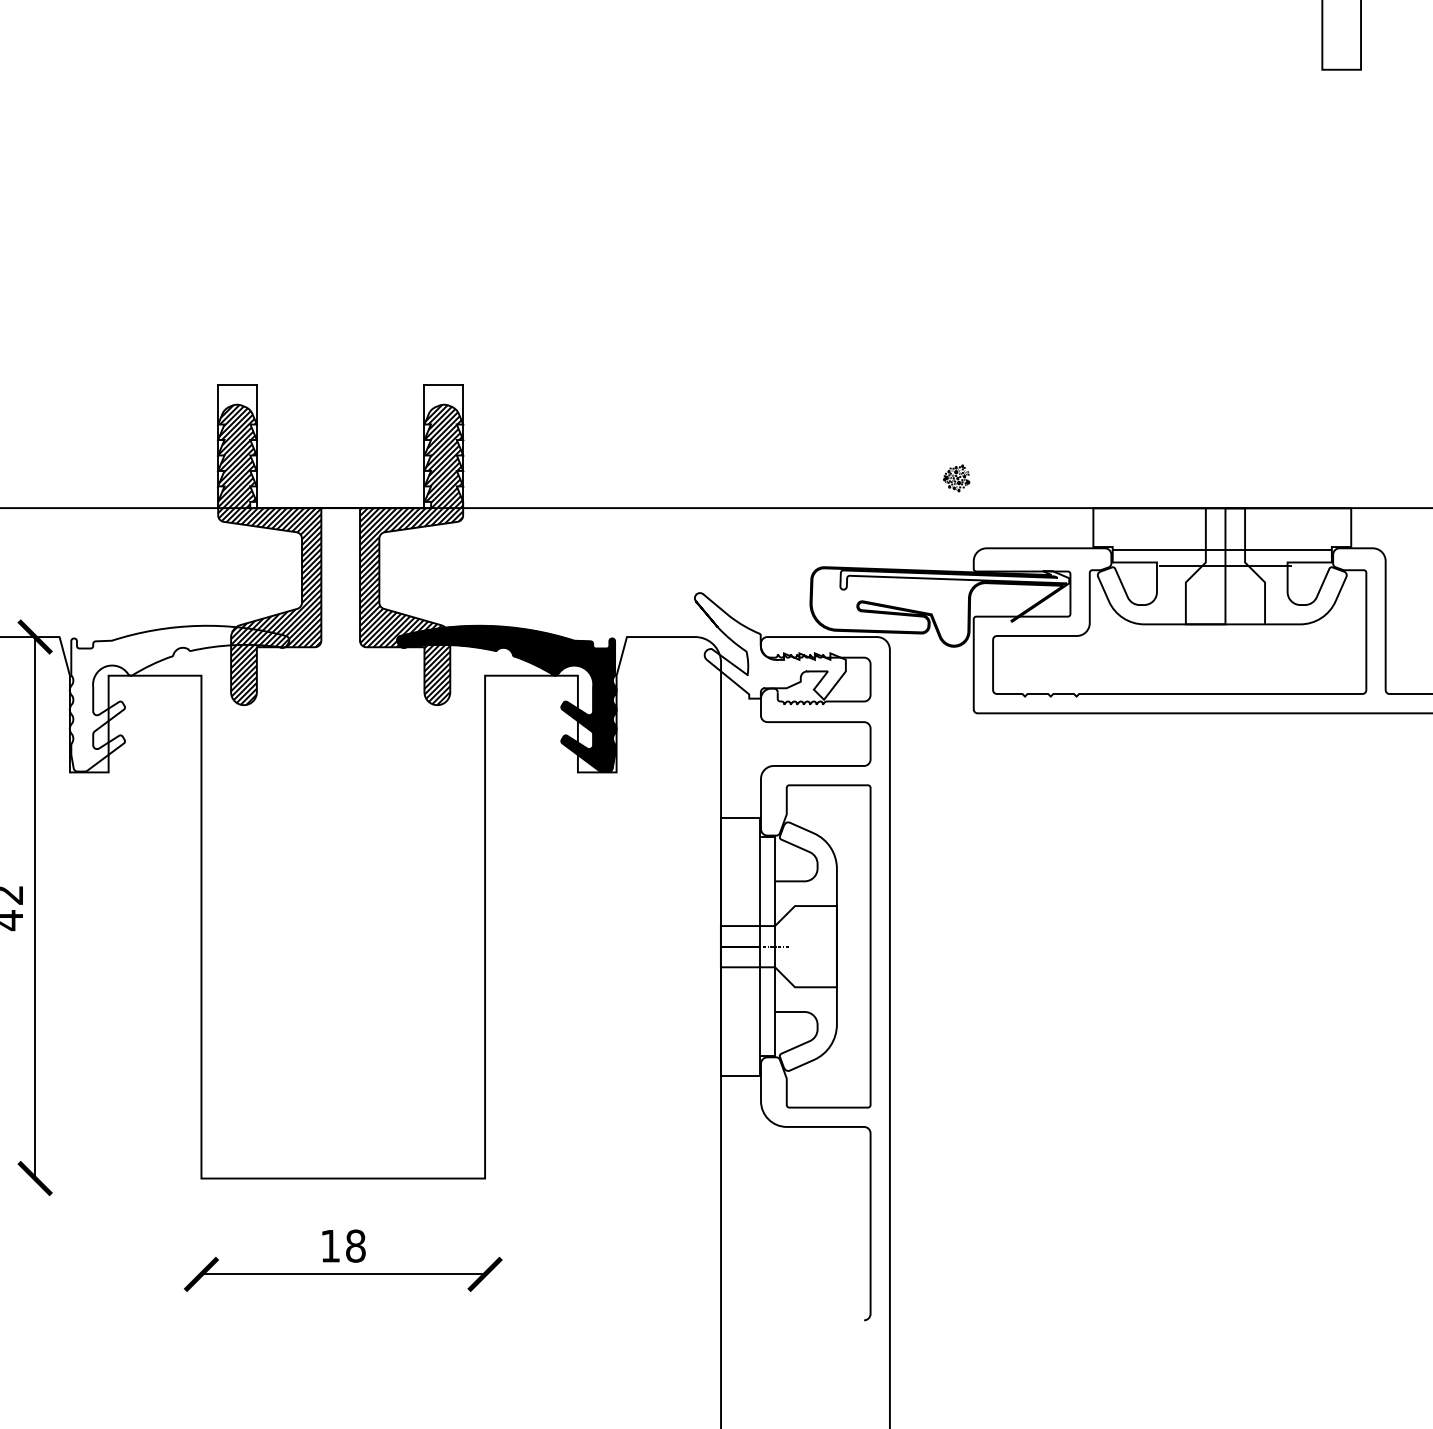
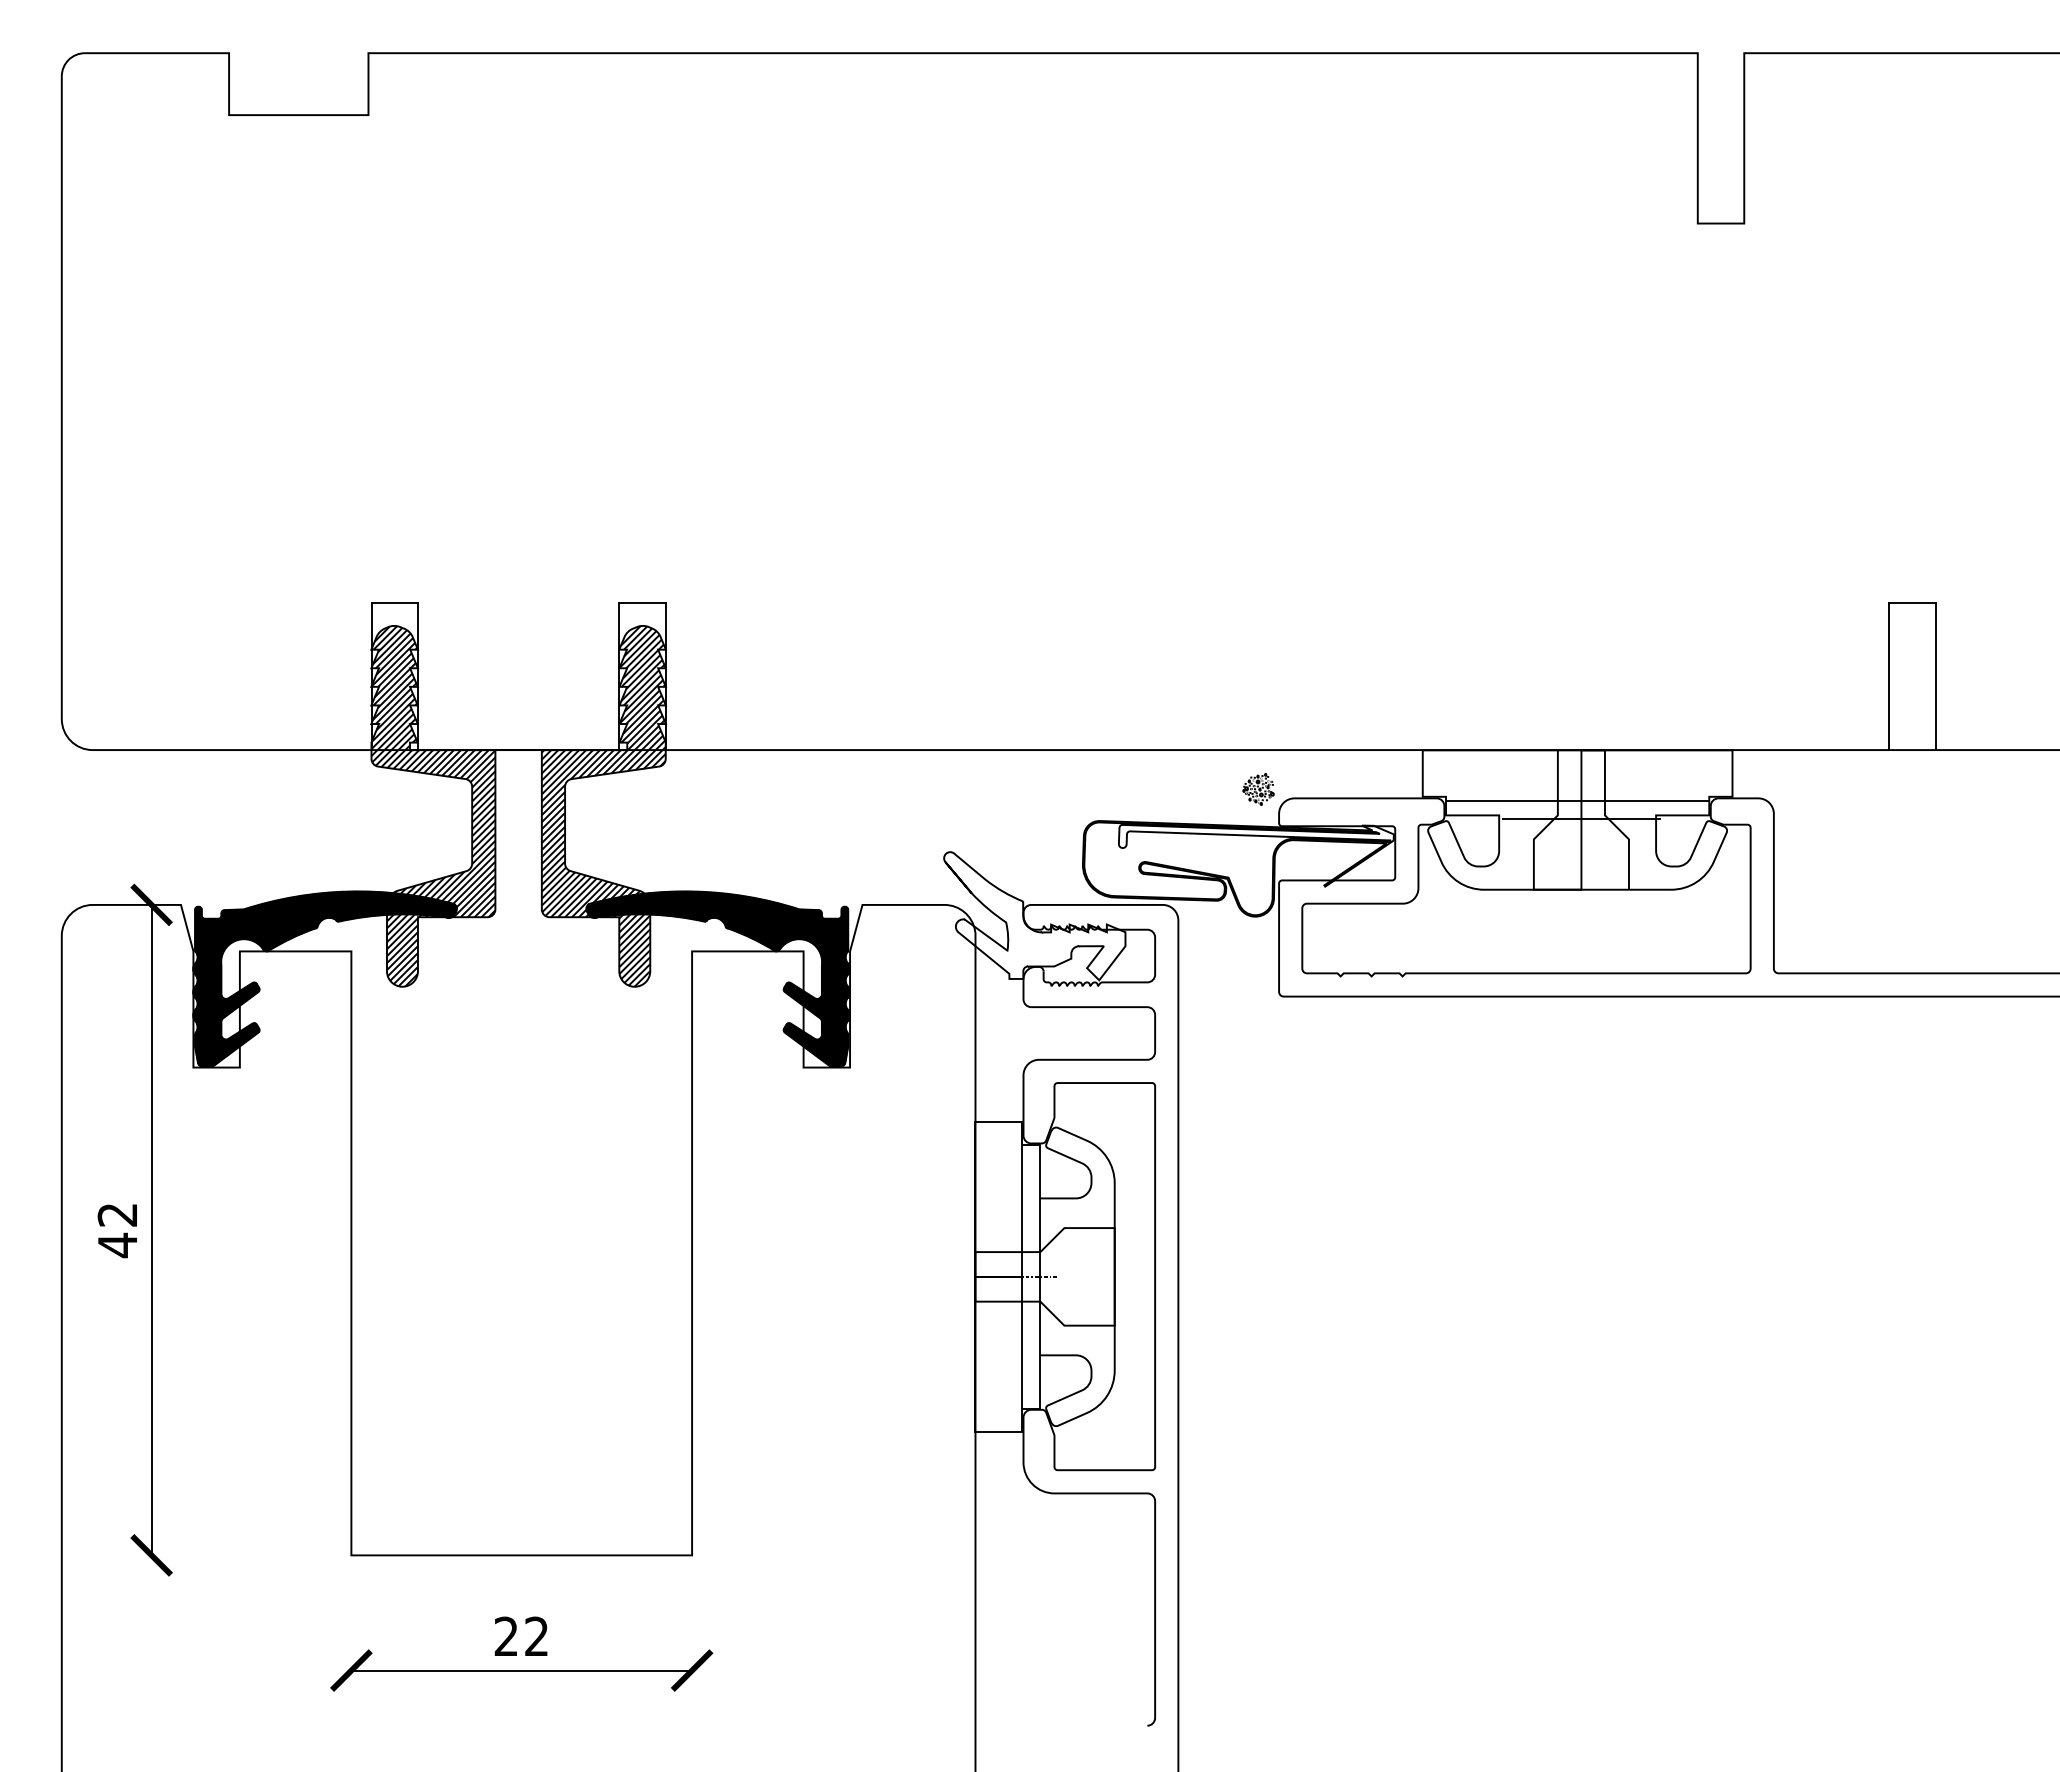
part: (956, 477) -> (1258, 788), moved
hatch: (179, 698) -> (324, 978), added
text: (343, 1246) -> (521, 1636), 18 -> 22

